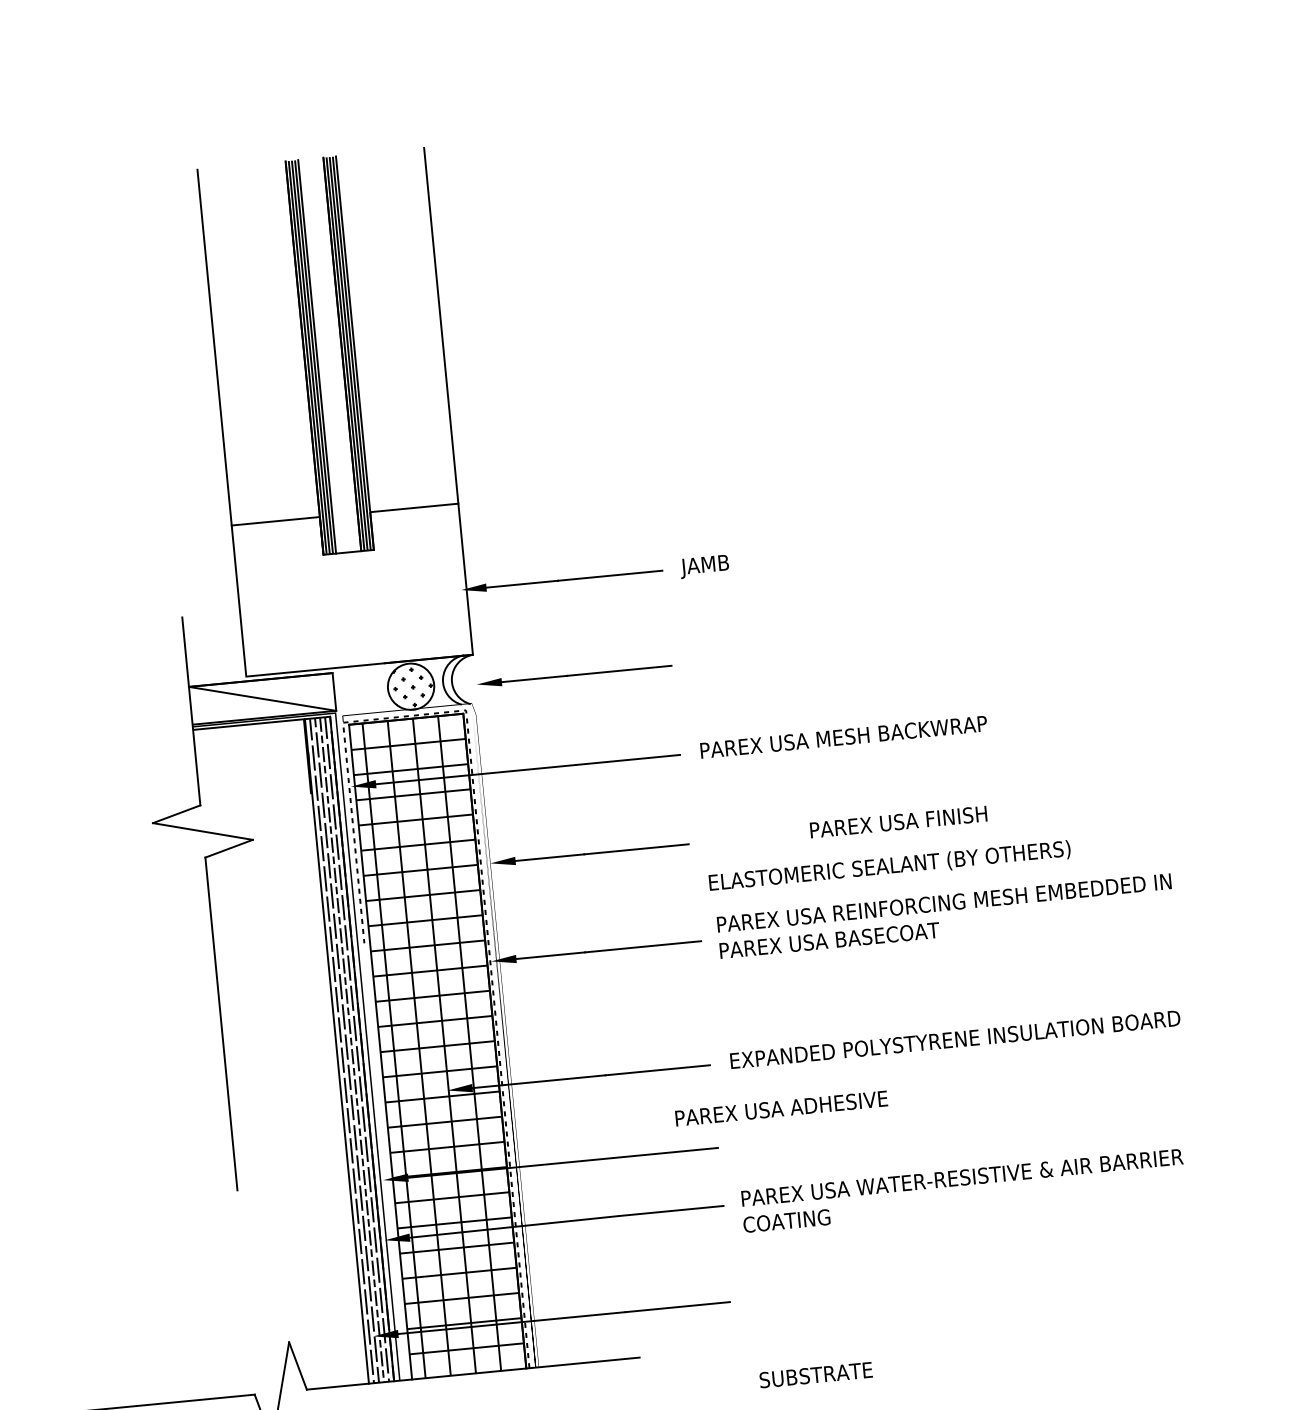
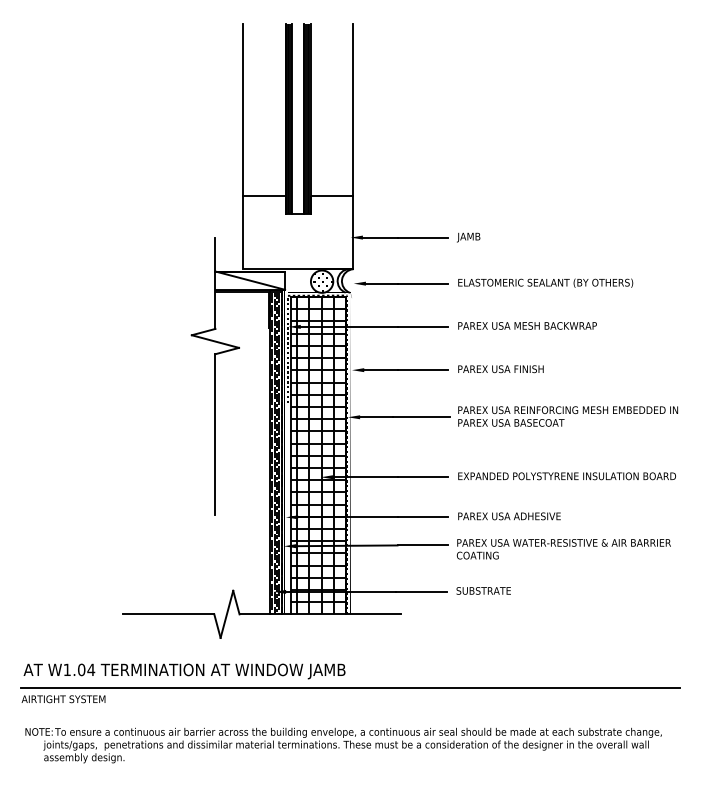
text: (897, 822) -> (500, 369), moved
text: (889, 865) -> (545, 282), moved
text: (781, 1108) -> (509, 516), moved
text: (815, 1374) -> (483, 590), moved

